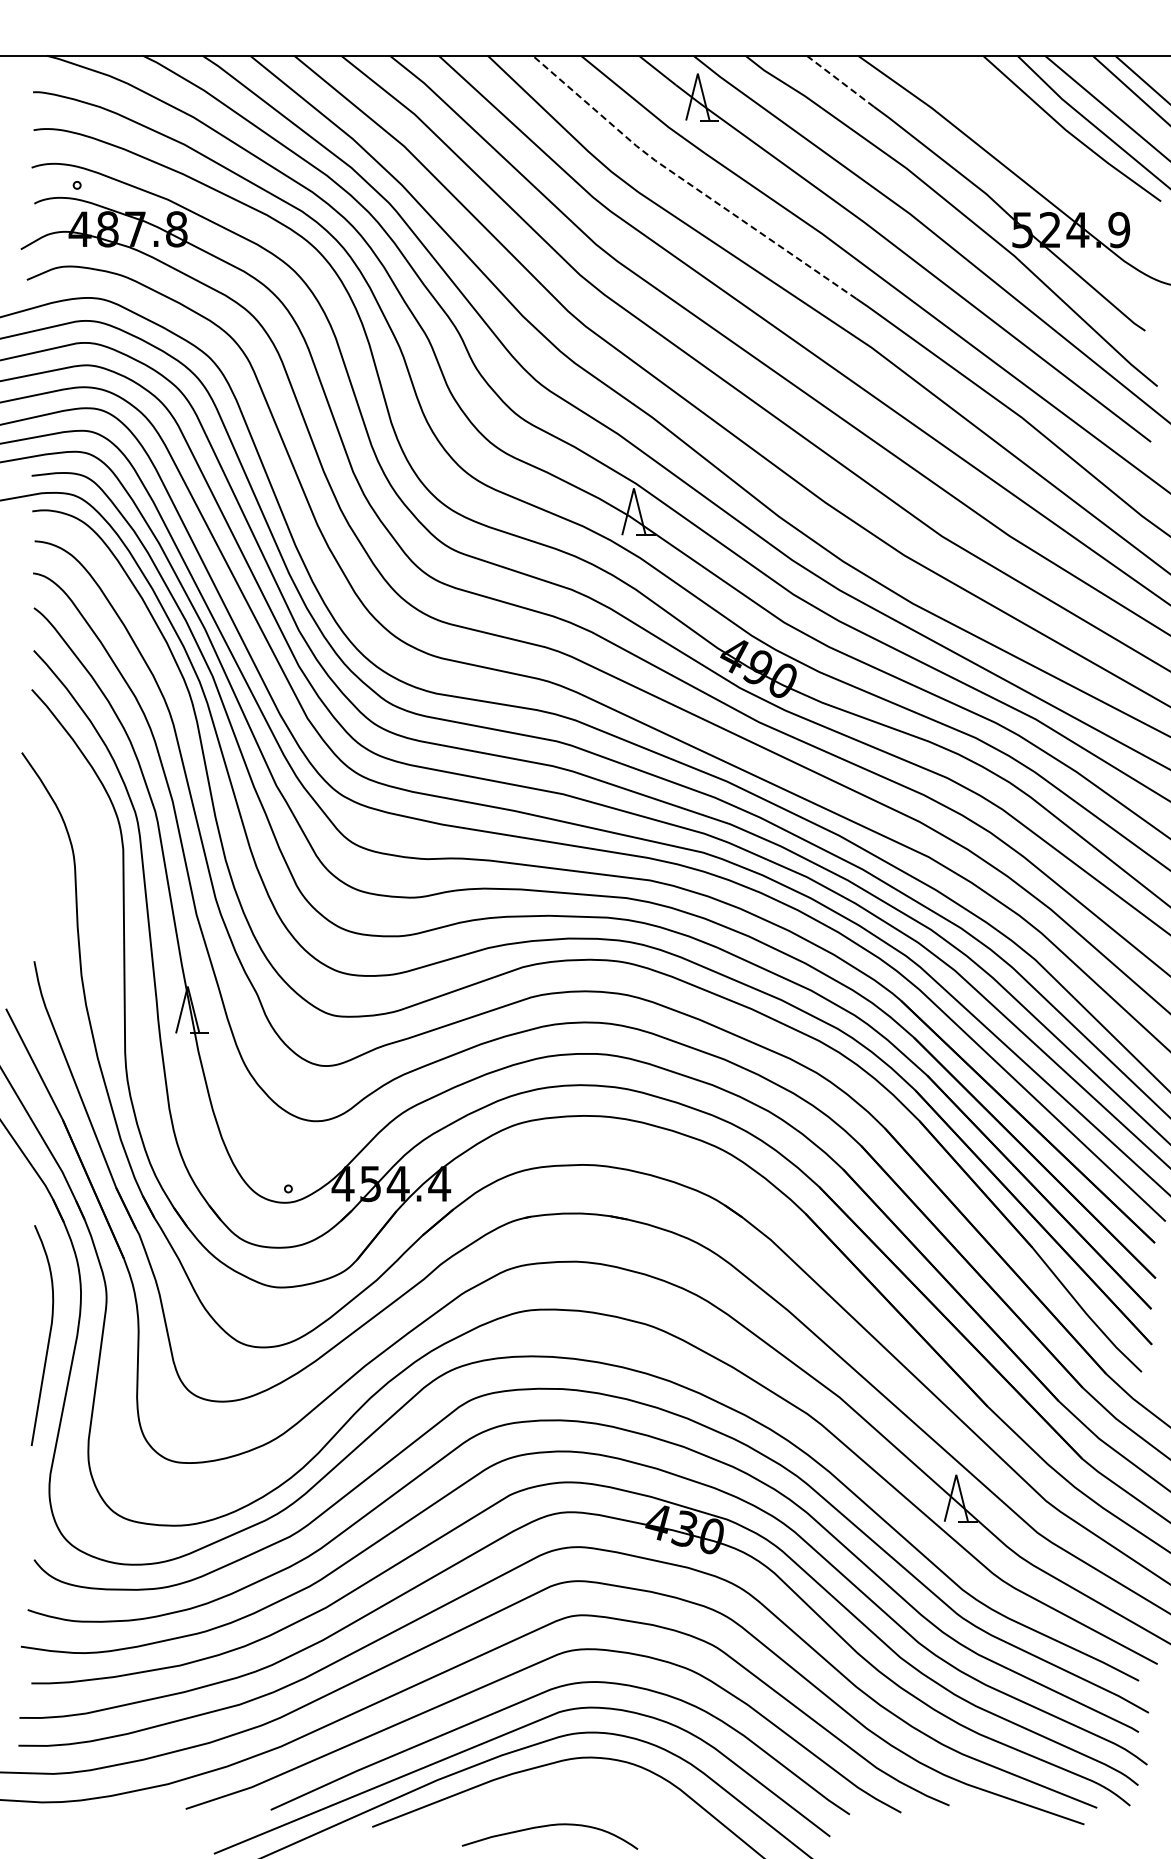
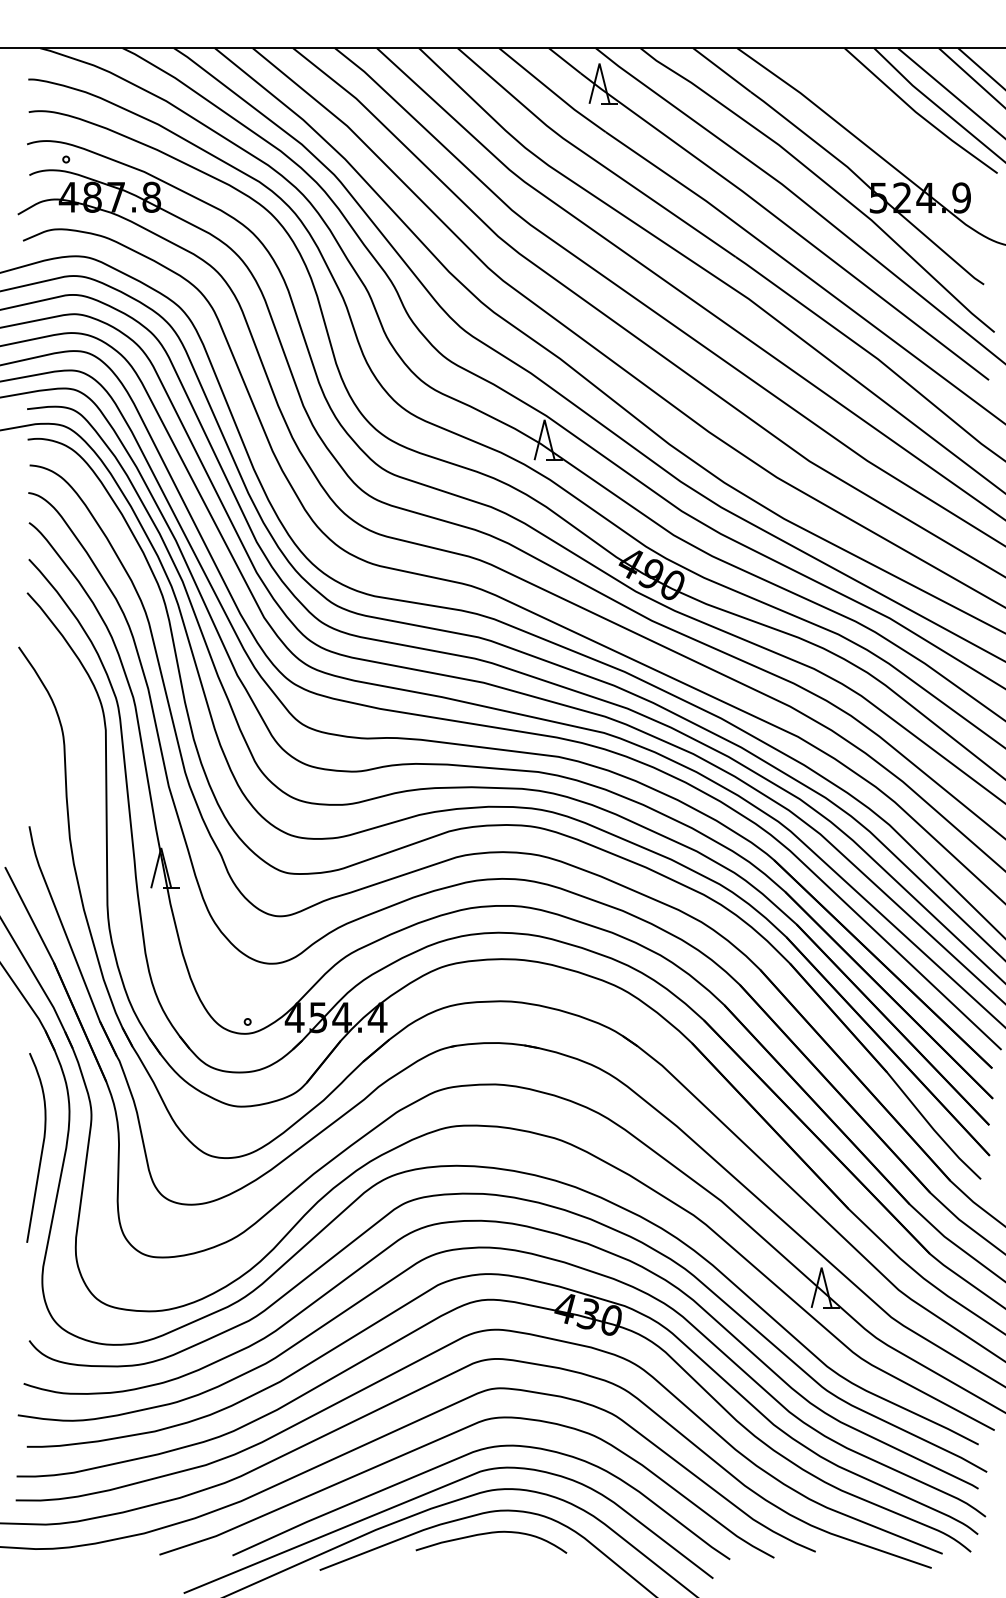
line: (839, 80) -> (721, 69), dashed -> solid
line: (687, 182) -> (590, 157), dashed -> solid
curve: (549, 1826) -> (490, 1533), moved

